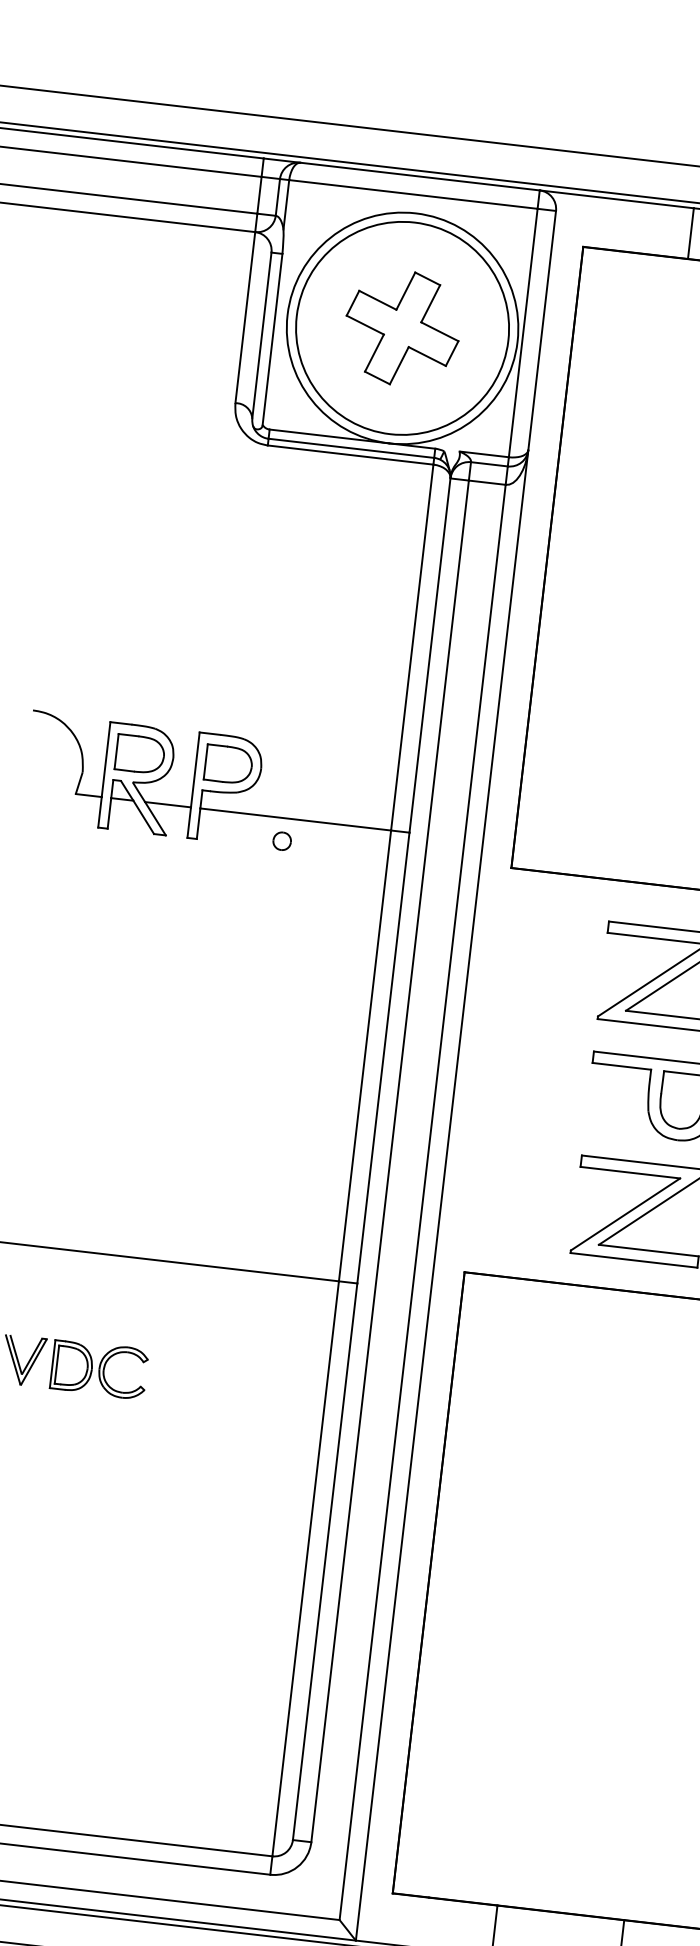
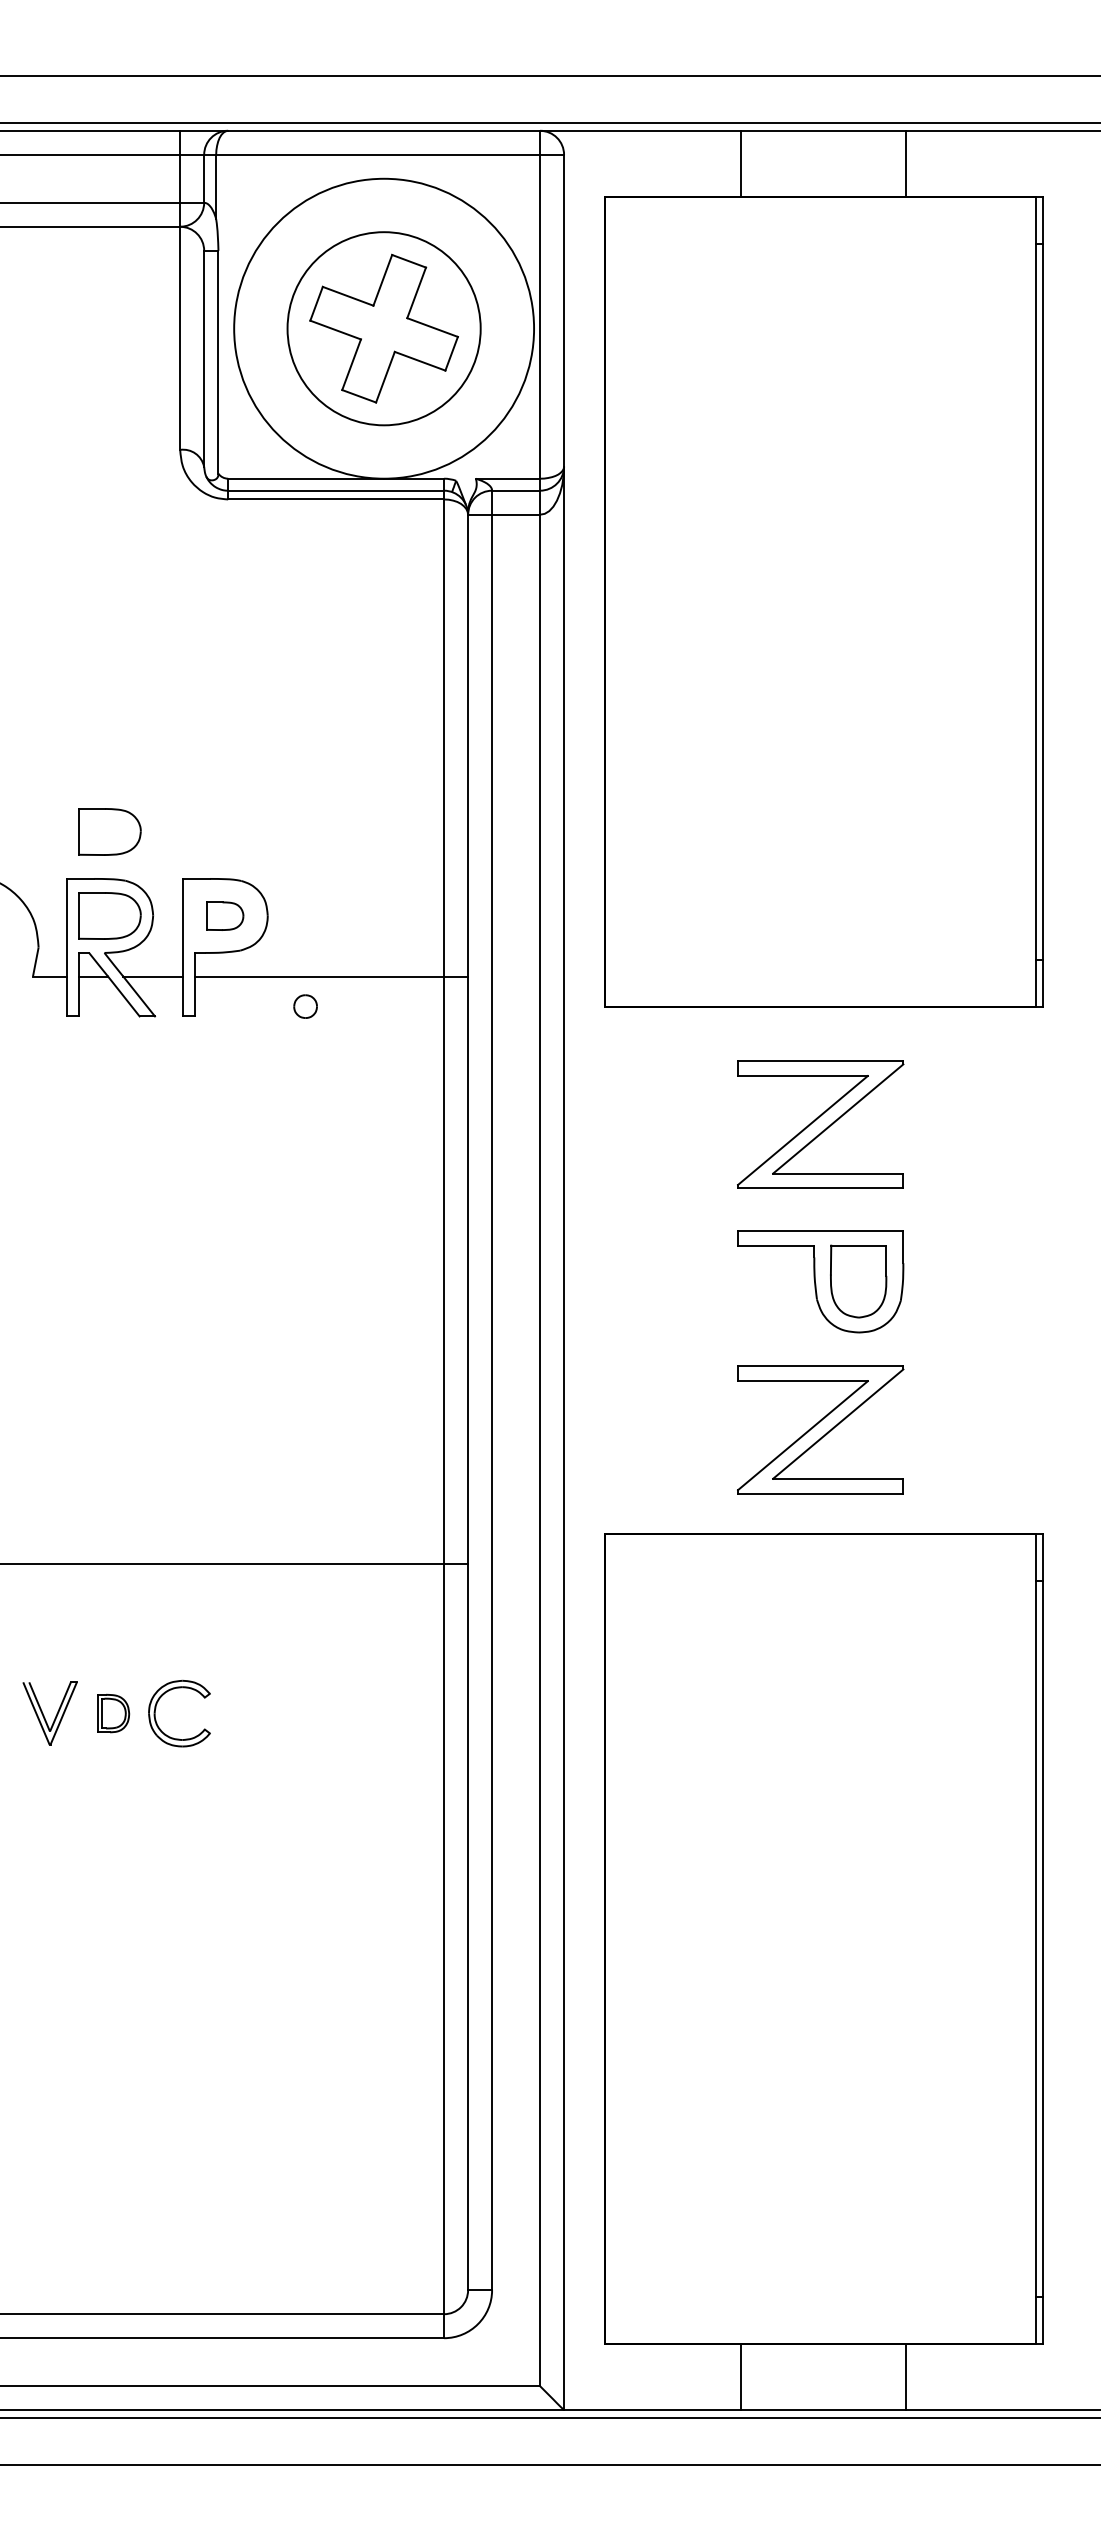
circle: (402, 328) -> (384, 328), size x0.7
part: (147, 689) -> (109, 831), added
part: (228, 765) -> (225, 916), size x0.6
part: (72, 1366) -> (113, 1713), size x0.6

